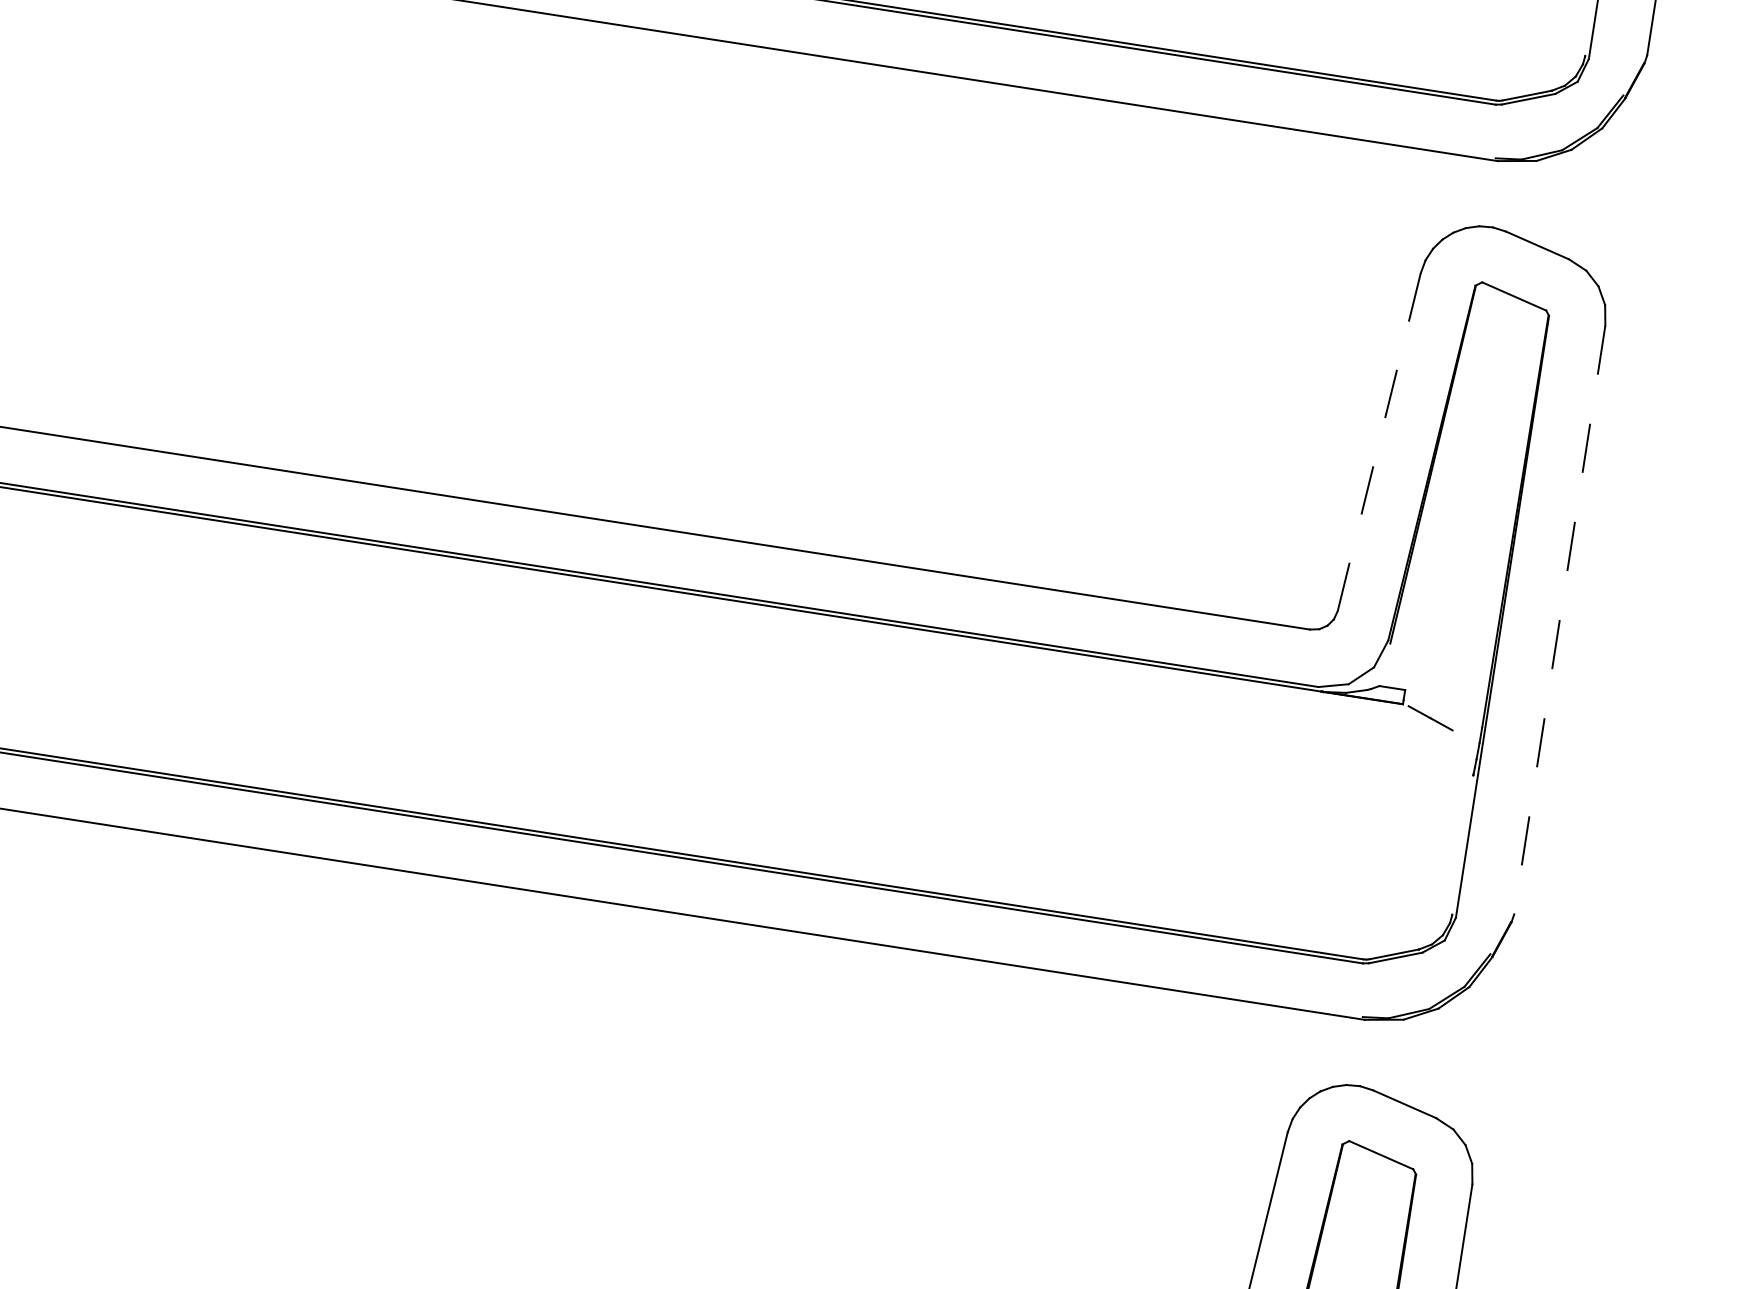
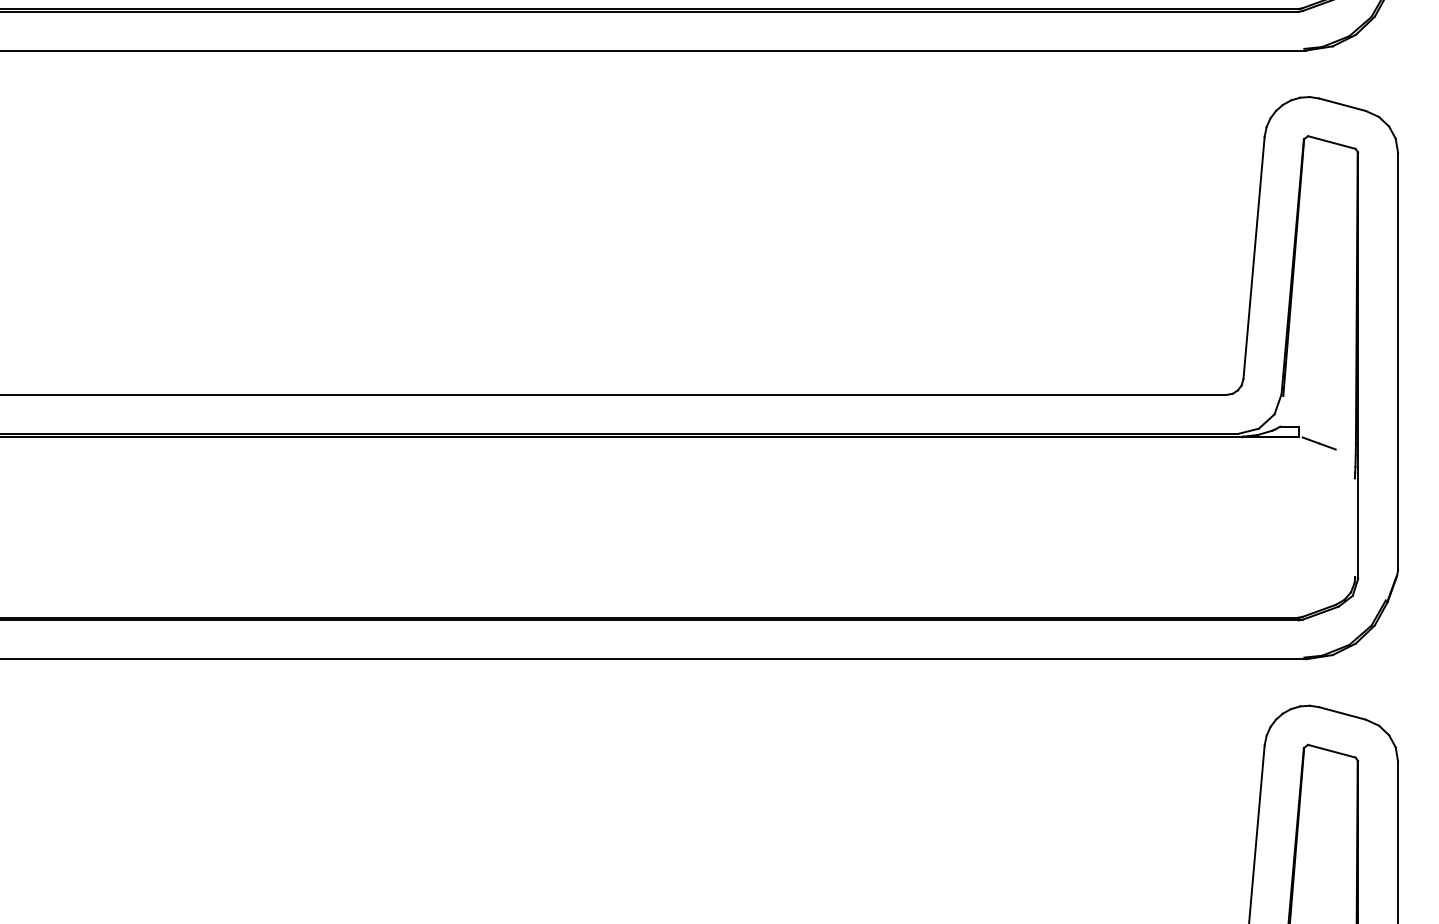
line: (1379, 441) -> (1254, 257), dashed -> solid
line: (1560, 619) -> (1398, 361), dashed -> solid

